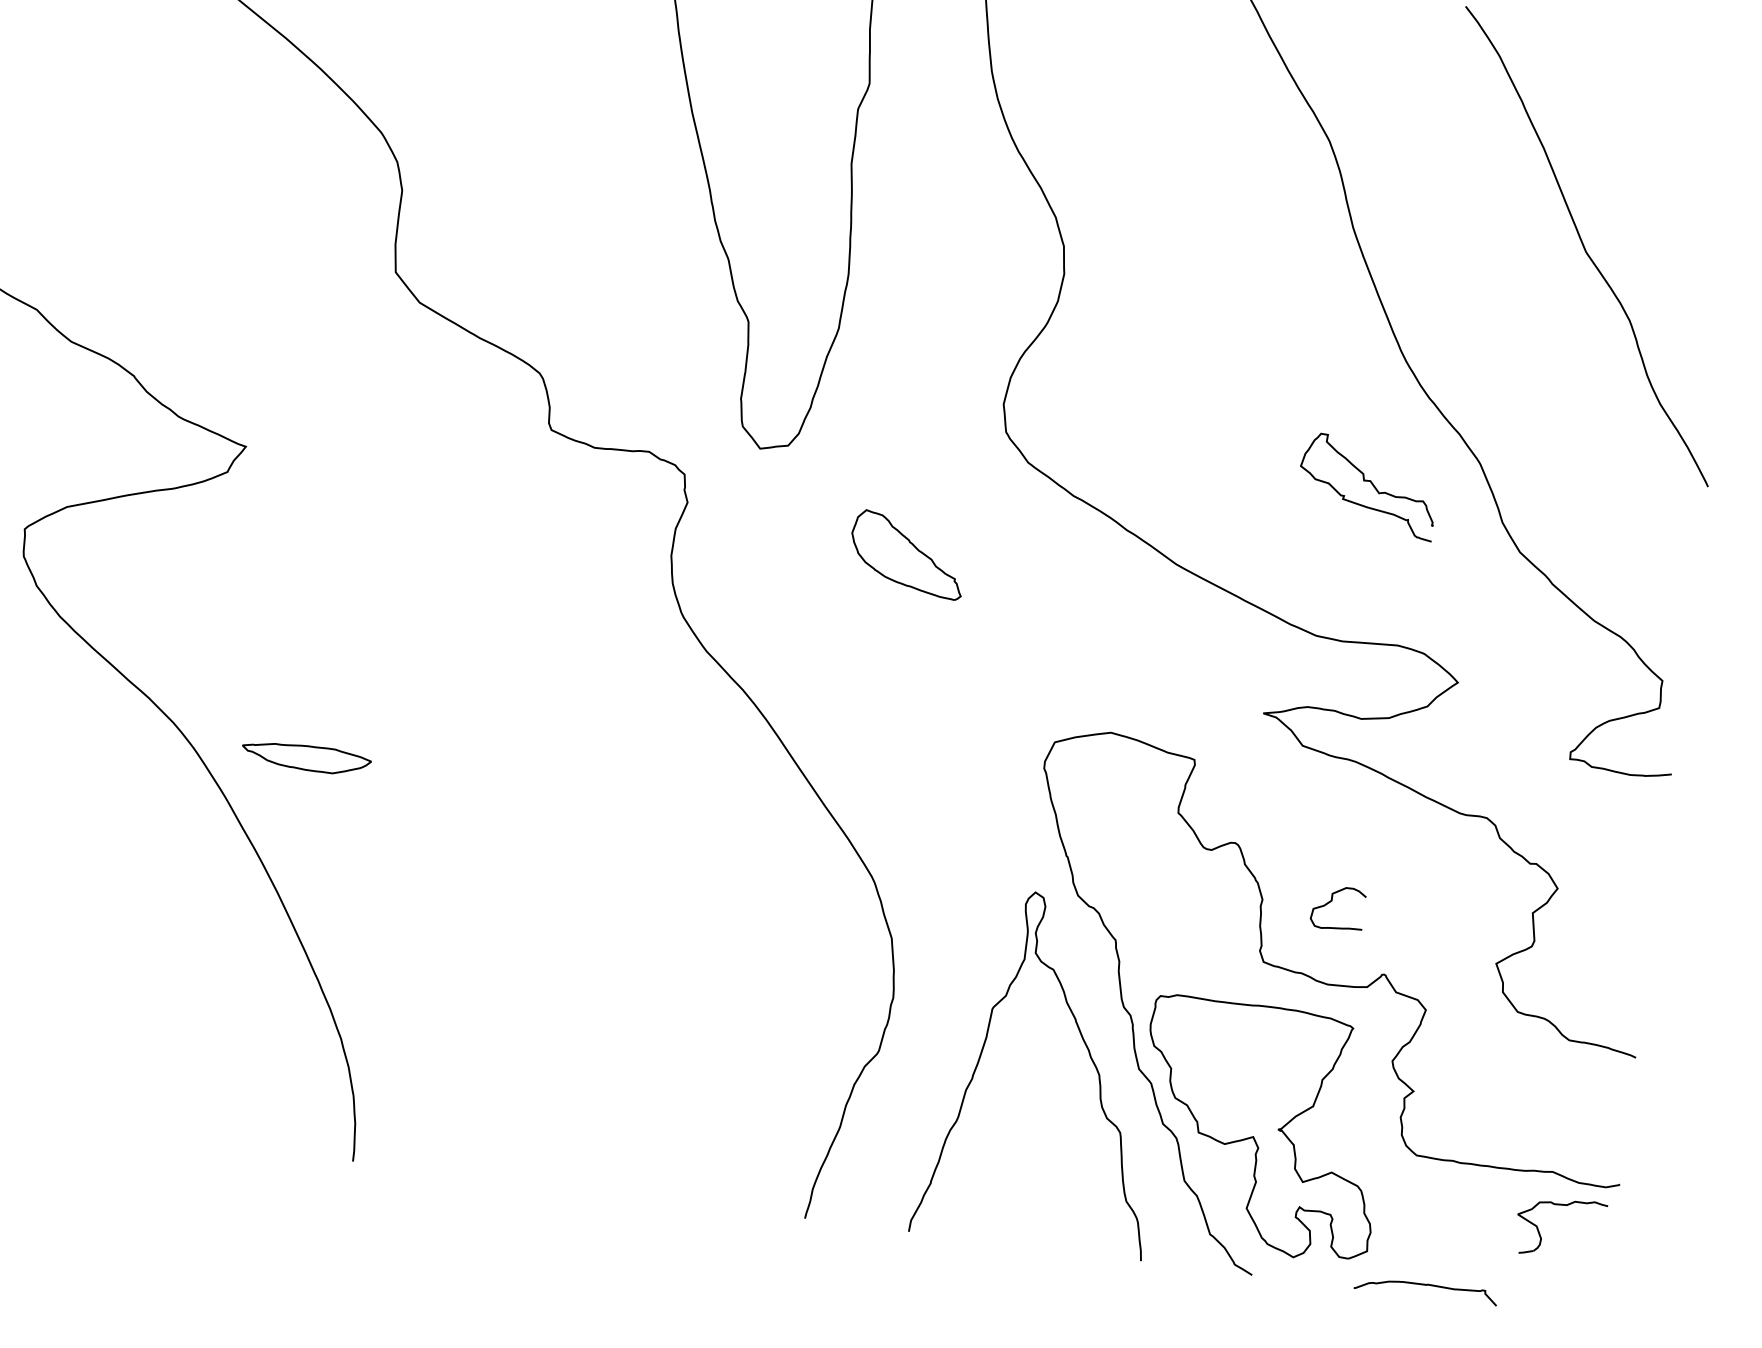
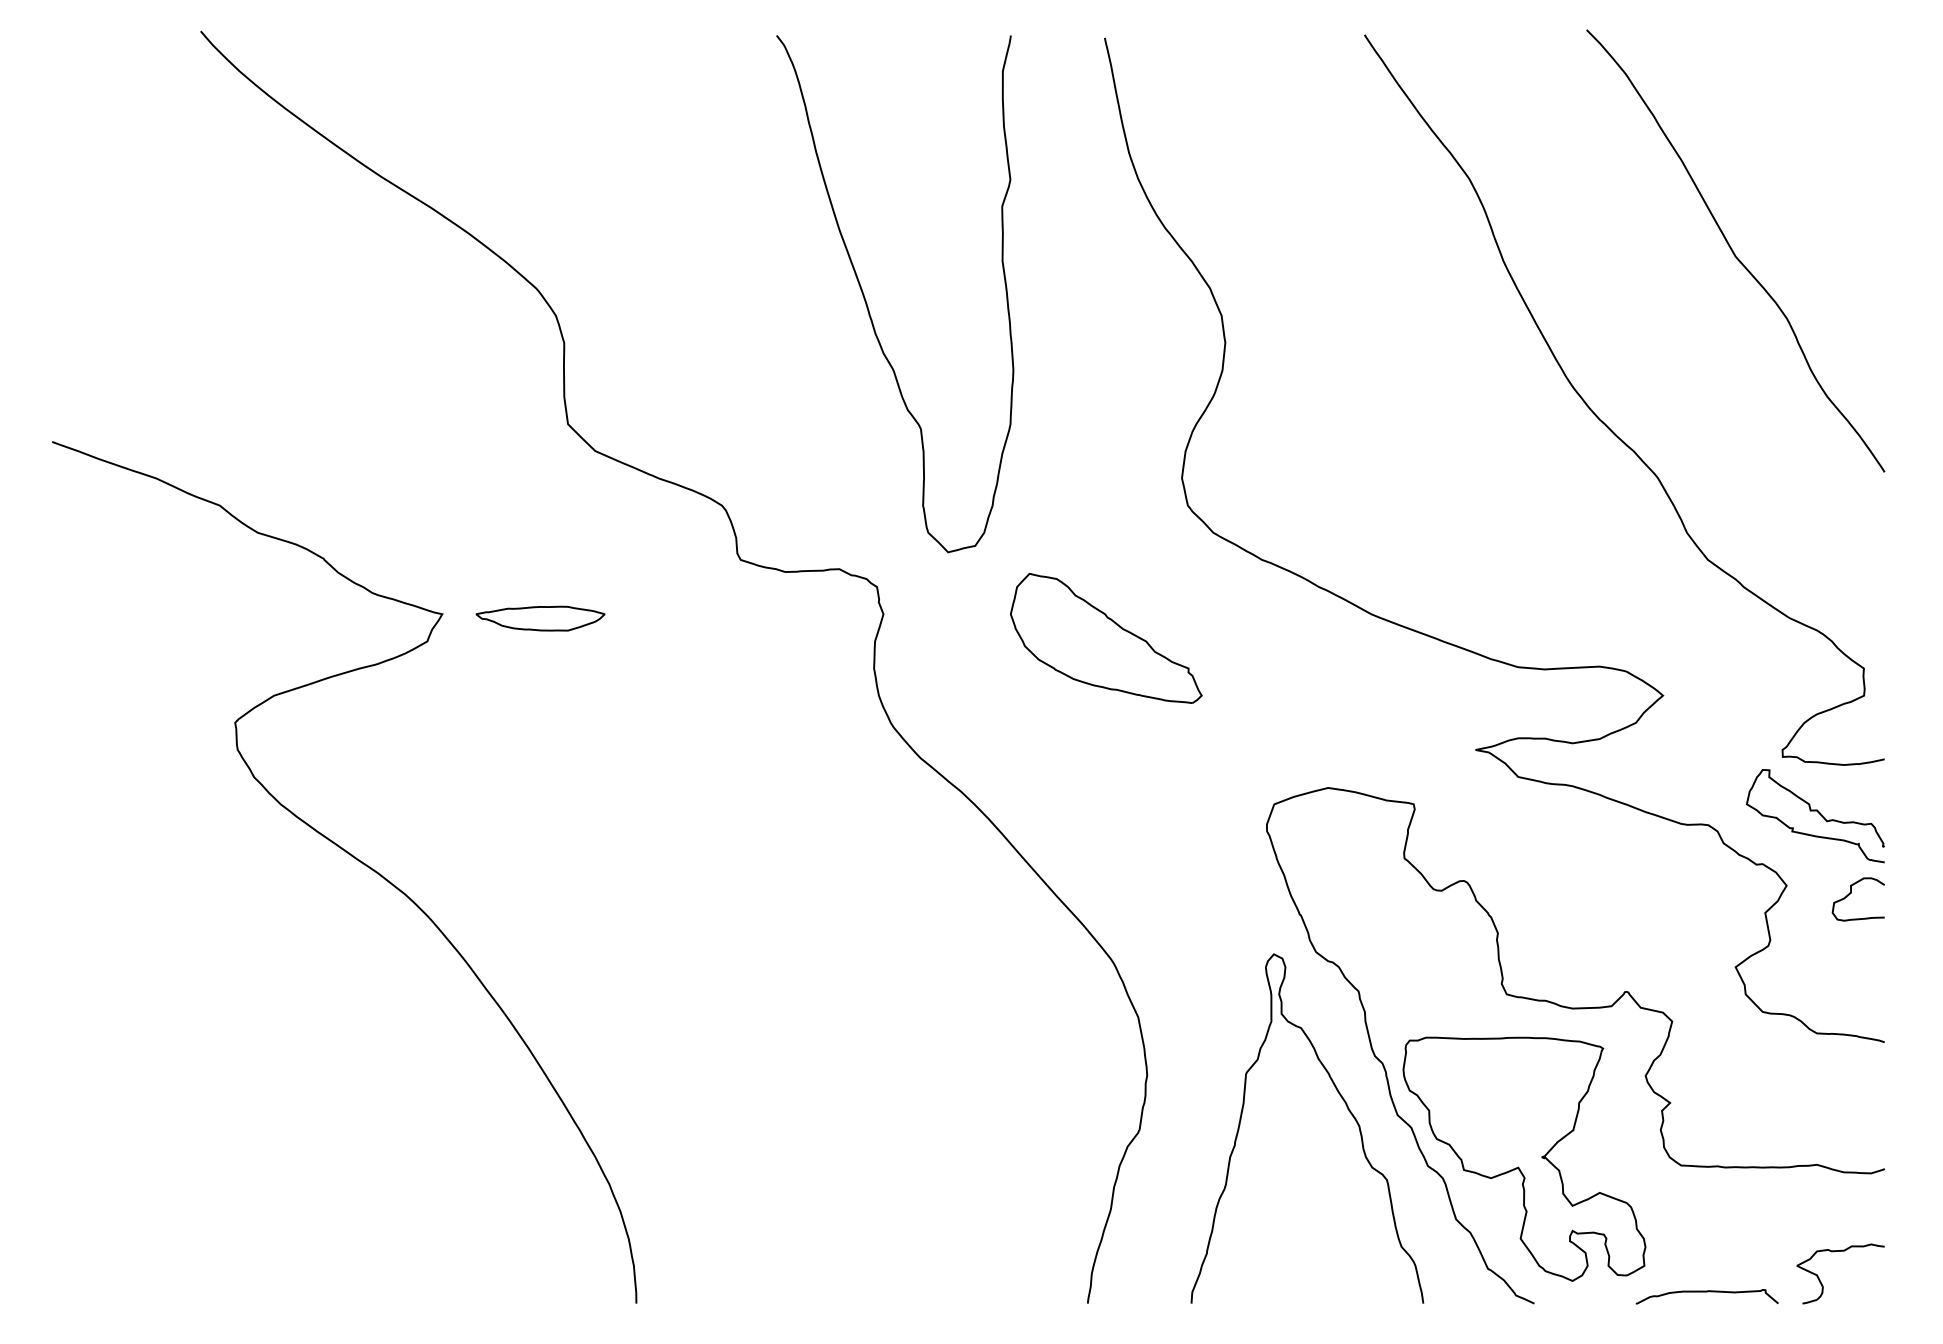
curve: (1371, 484) -> (1818, 813), moved
part: (907, 554) -> (1106, 637), size x1.67
part: (306, 757) -> (540, 618), moved
curve: (1332, 901) -> (1851, 893), moved
part: (1541, 1235) -> (1822, 1283), moved

